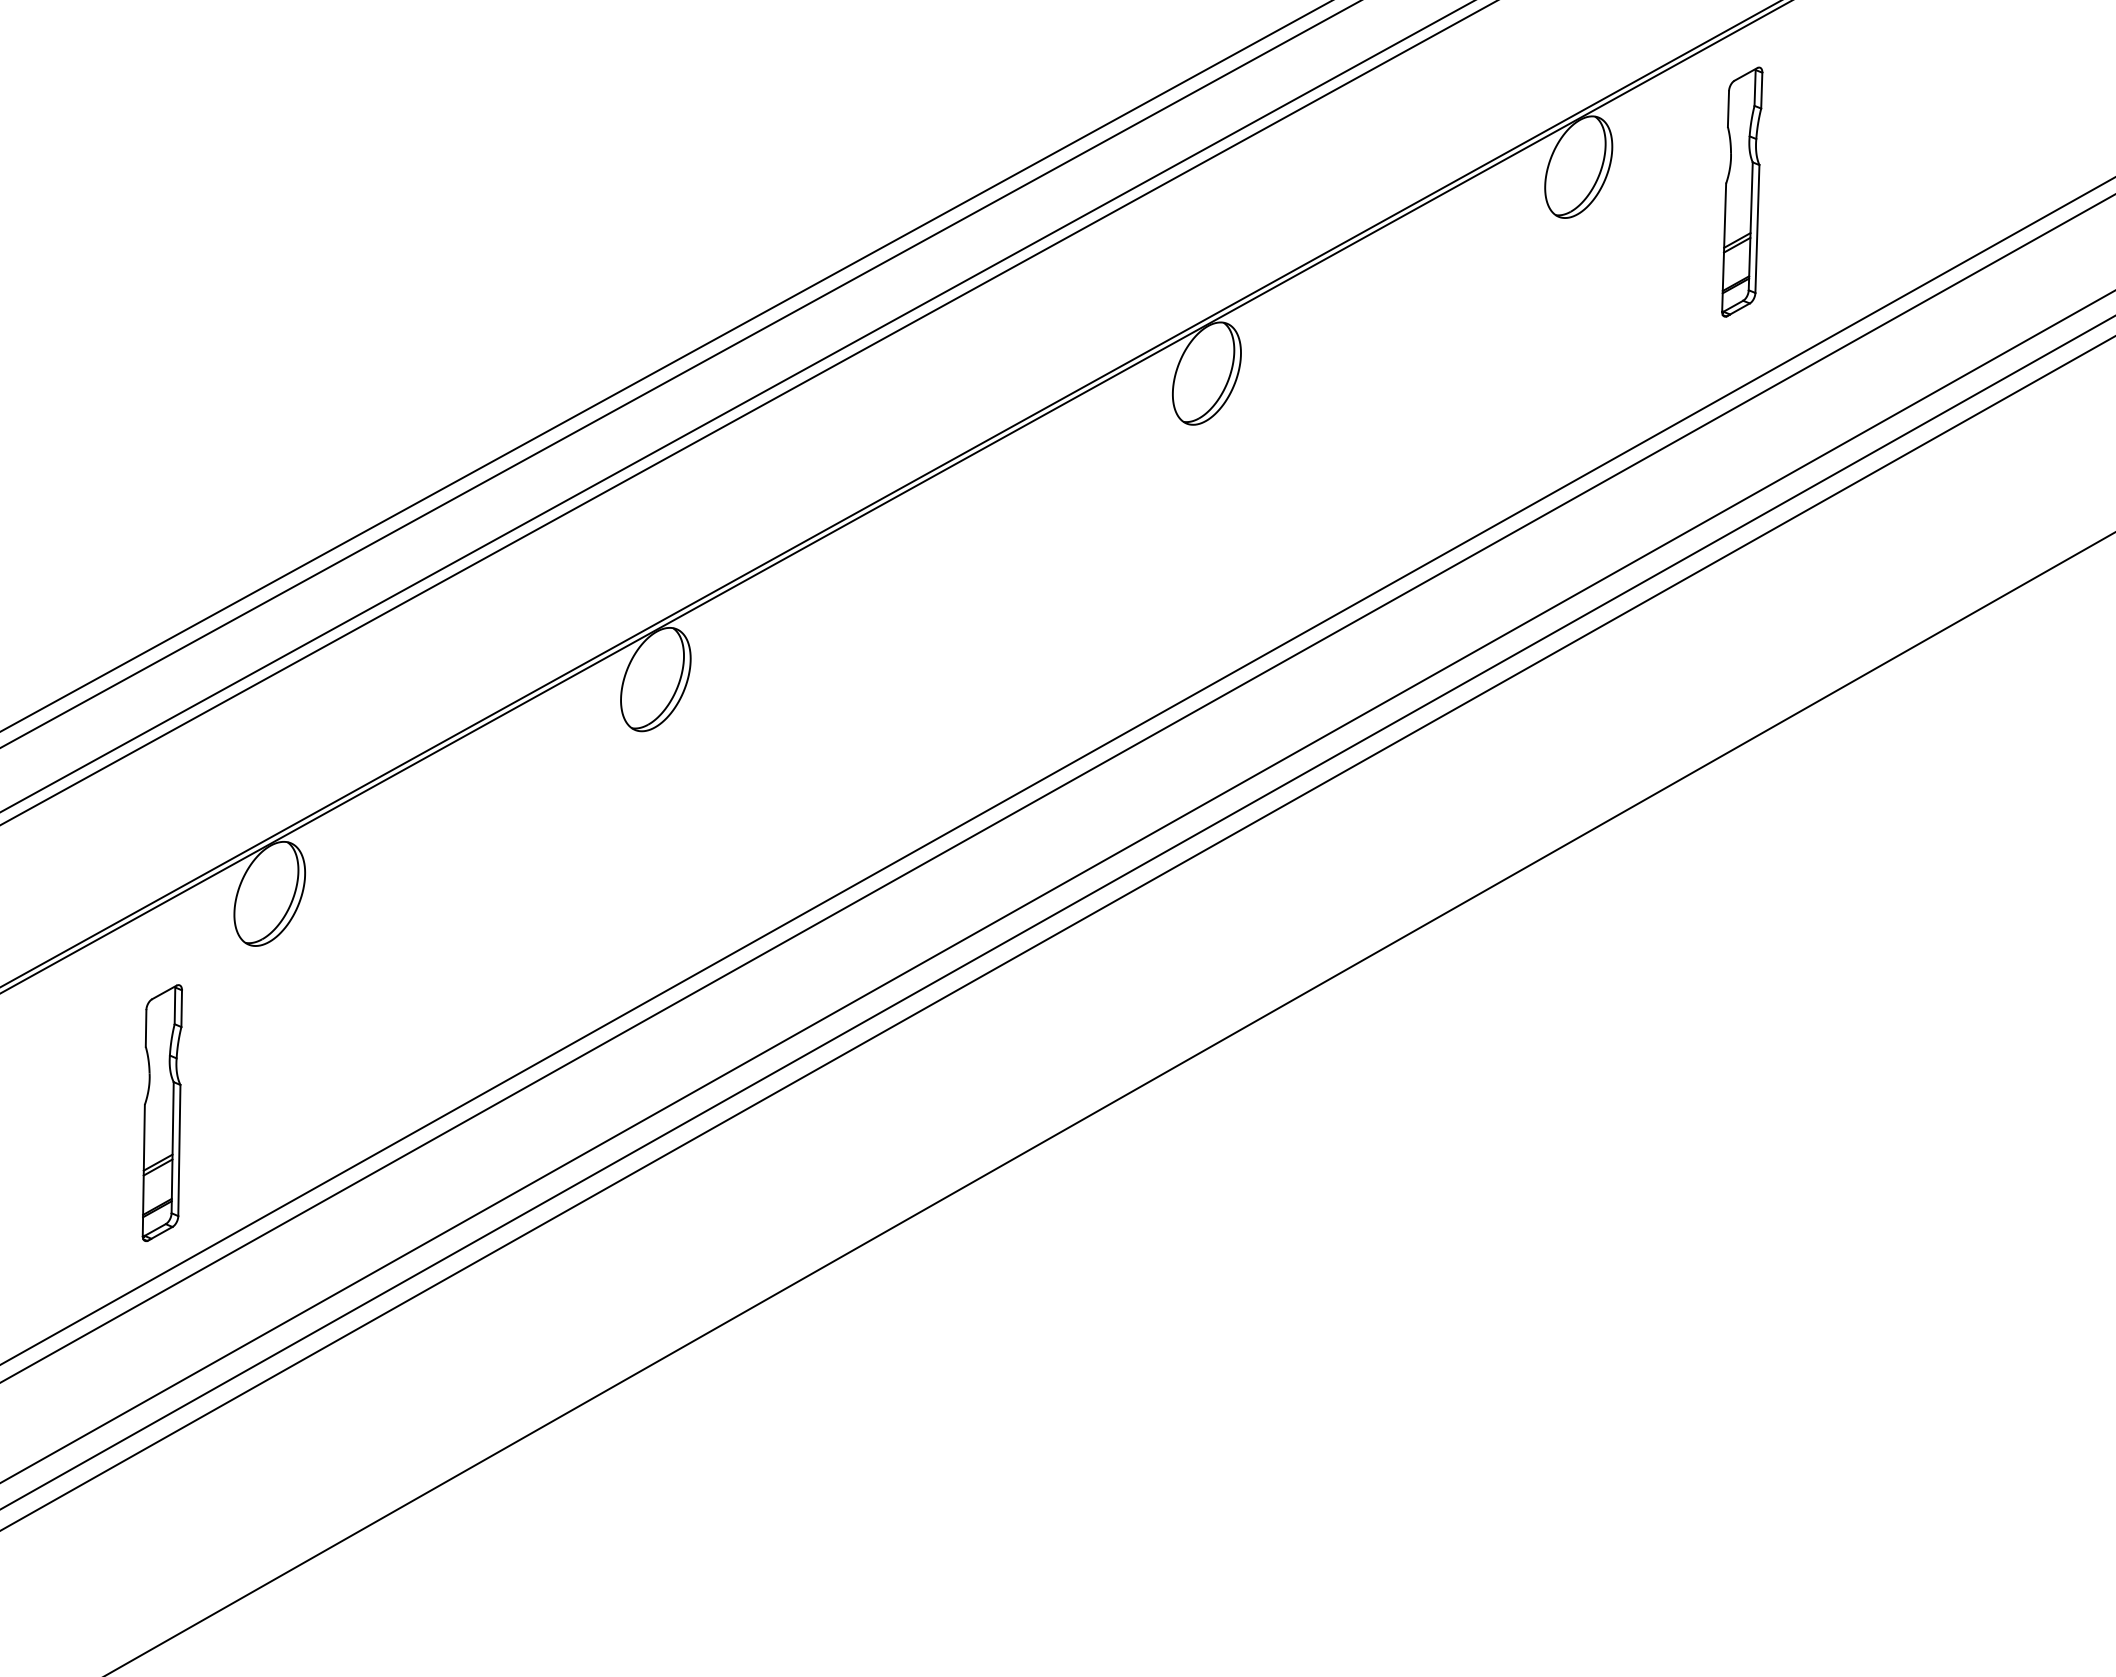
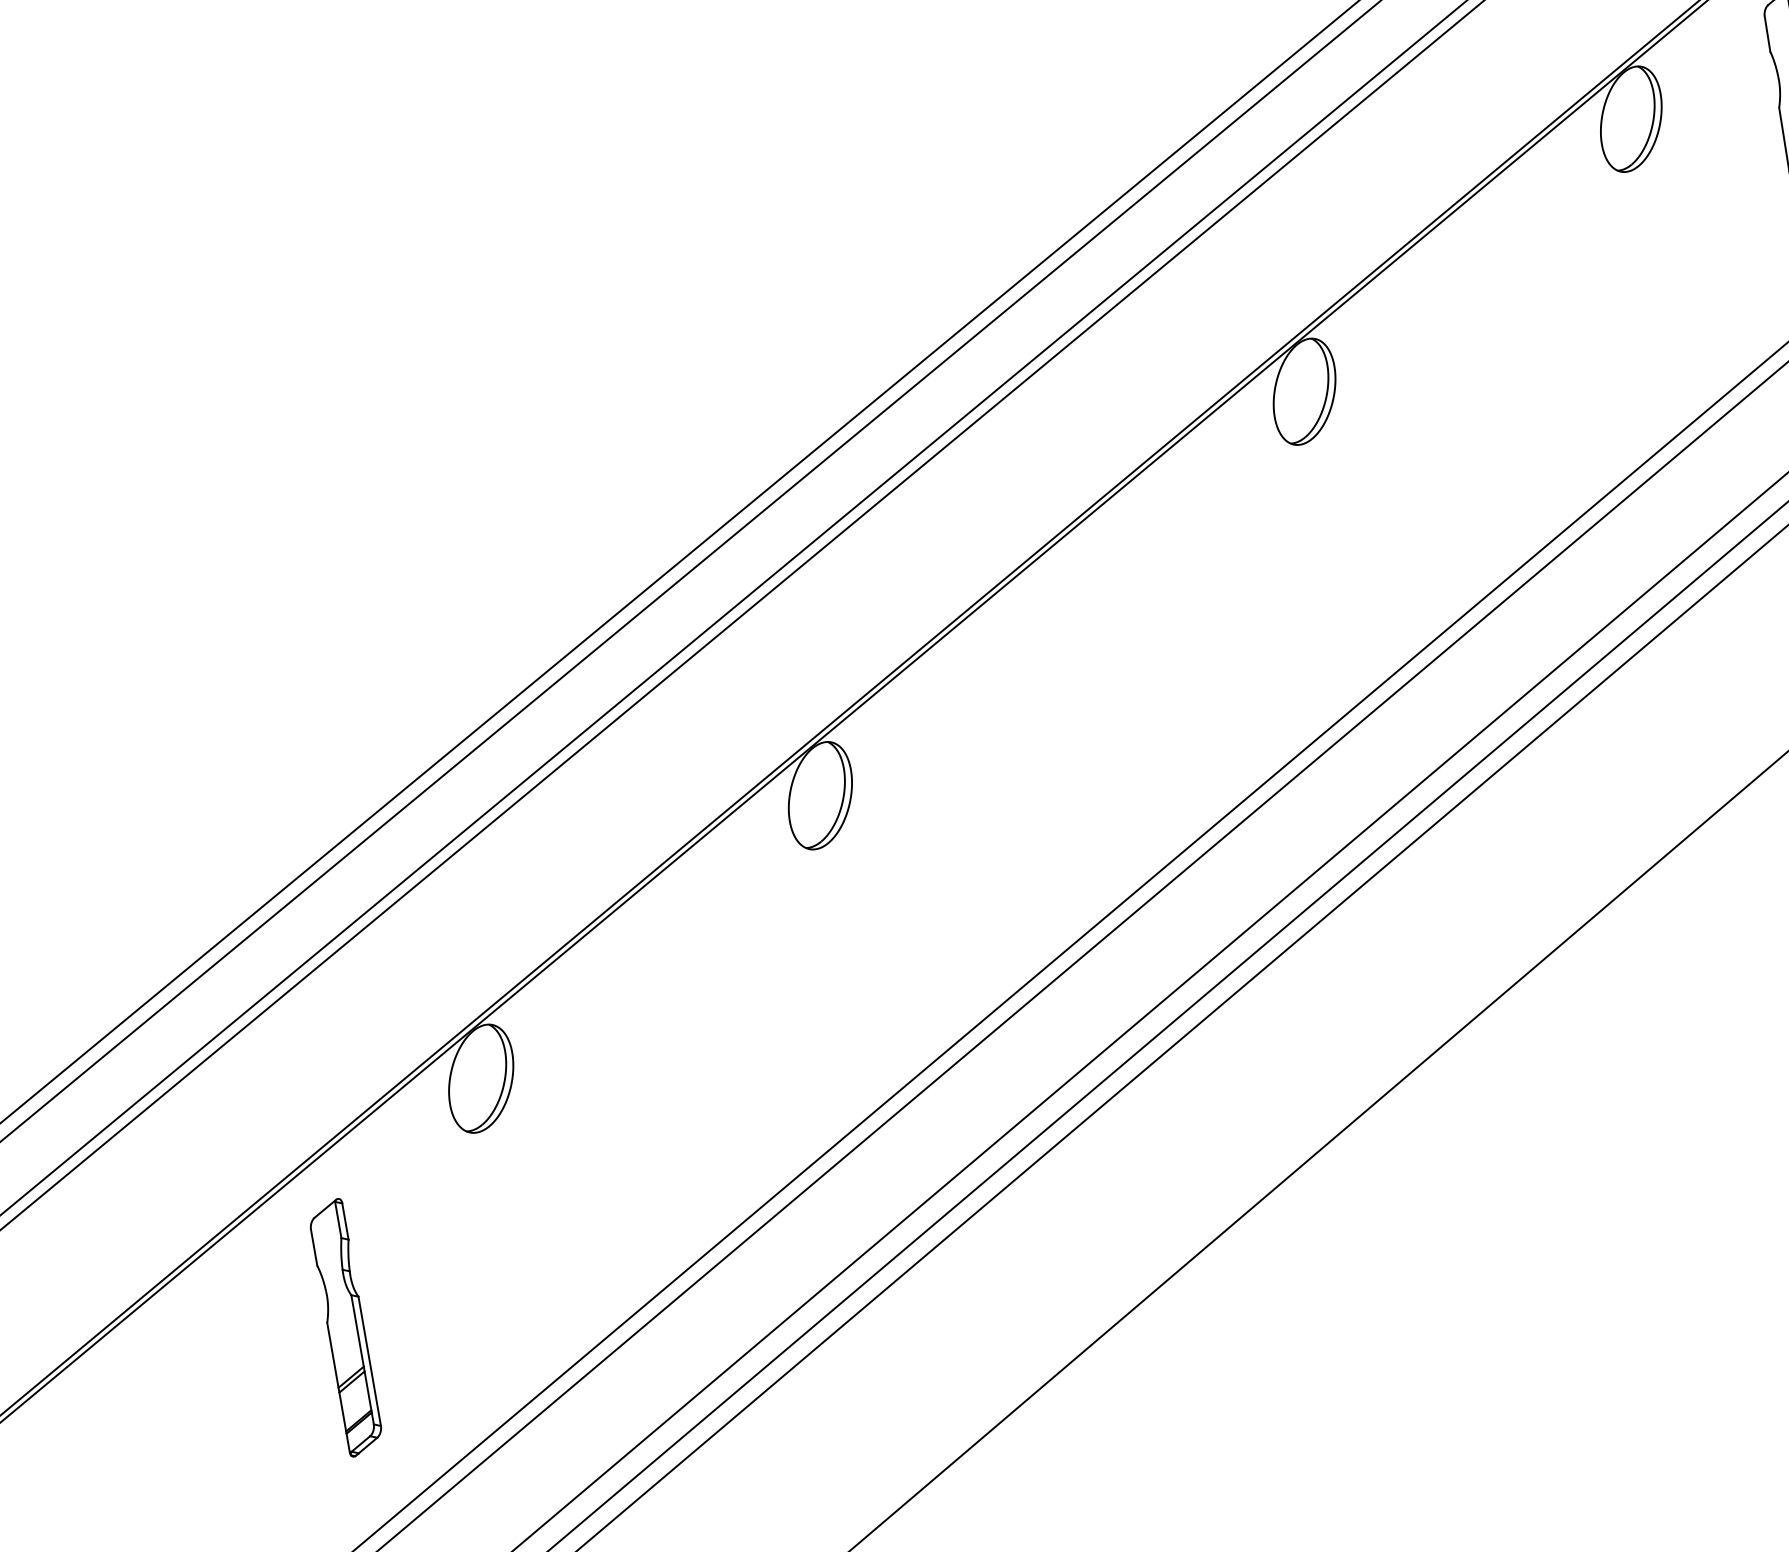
part: (161, 1112) -> (345, 1327), moved

